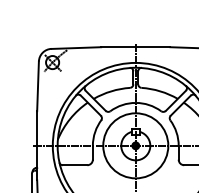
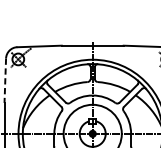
line: (38, 86) -> (5, 80), solid -> dashed

